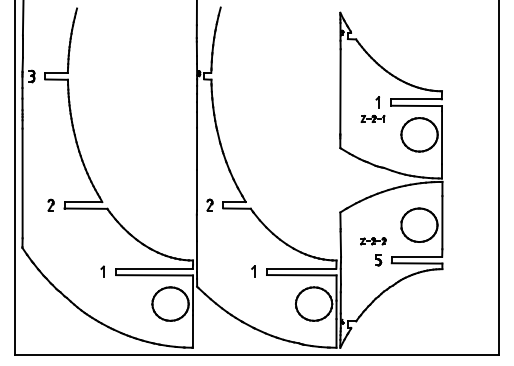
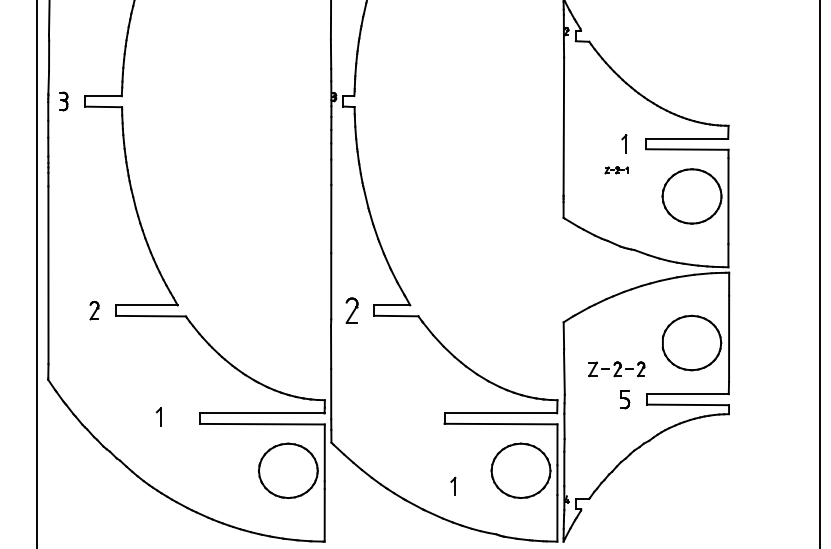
part: (372, 118) -> (615, 169), size x0.6
part: (209, 204) -> (351, 309), size x1.4
part: (373, 241) -> (617, 369), size x1.4
part: (102, 271) -> (158, 416), moved
part: (253, 271) -> (453, 486), moved

